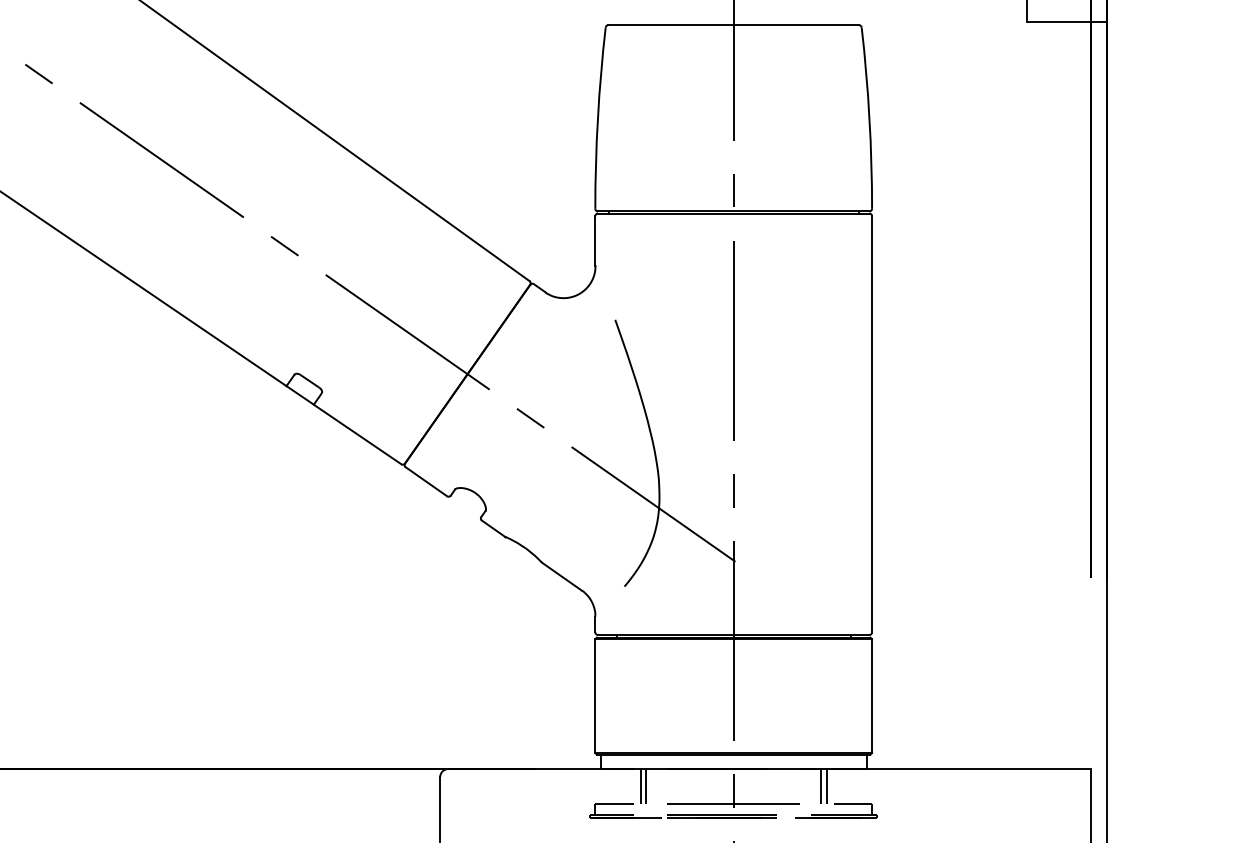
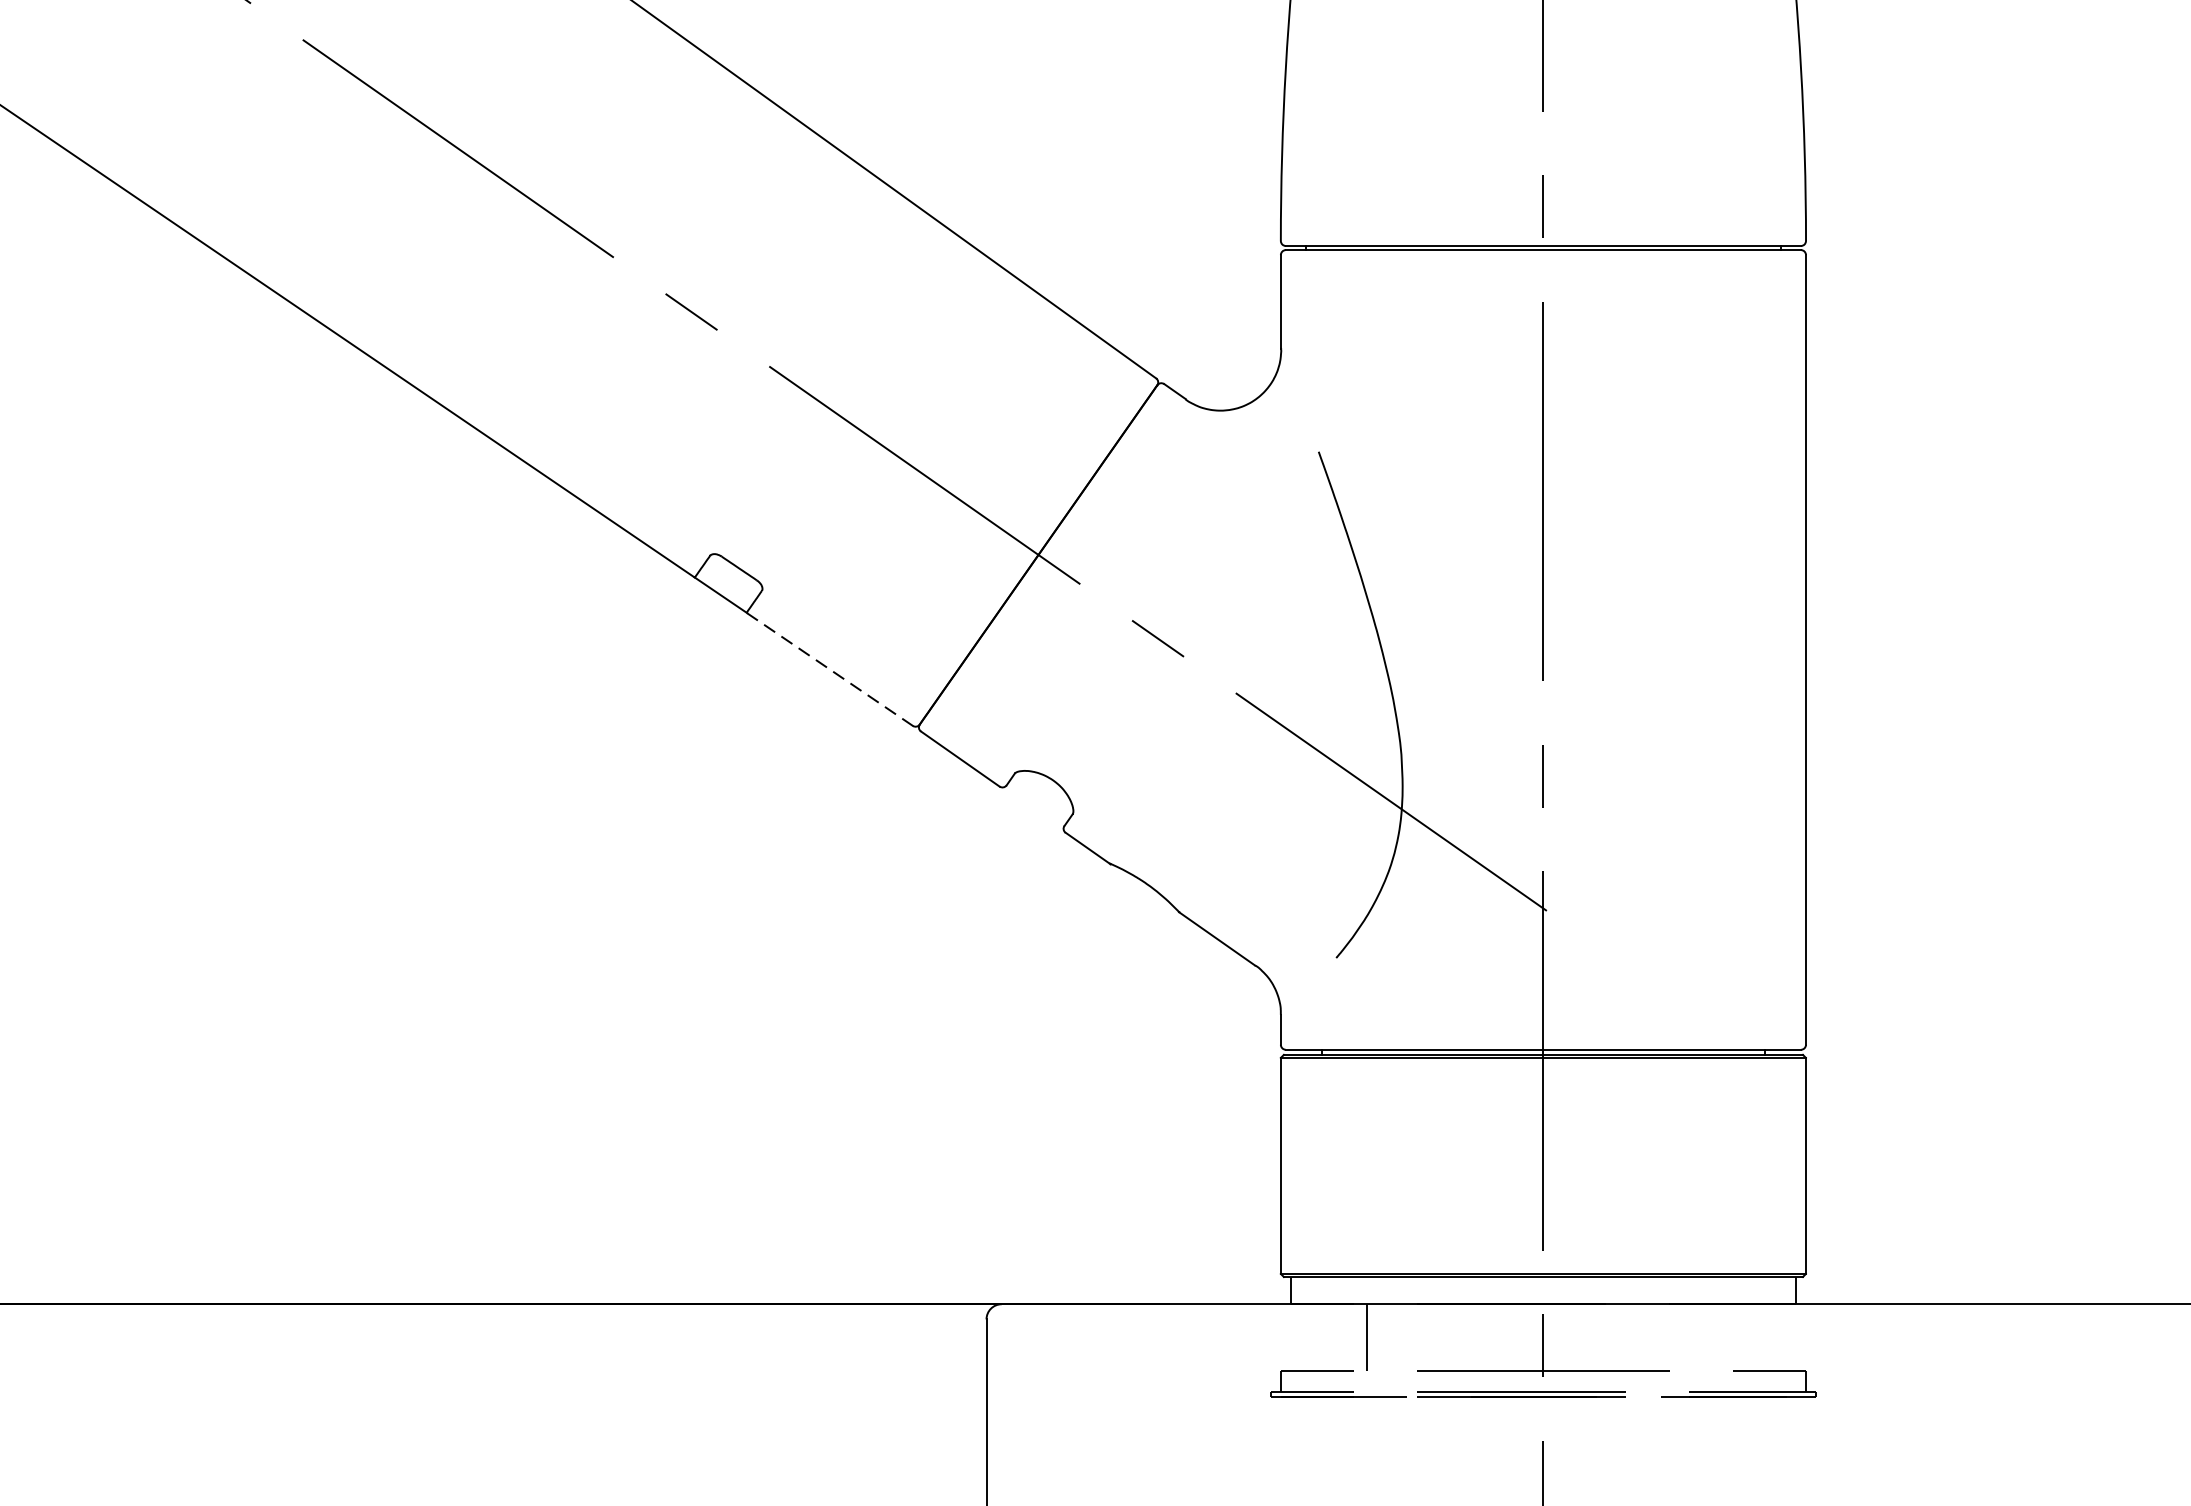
line: (357, 434) -> (829, 669), solid -> dashed
line: (645, 786) -> (1376, 1337), removed
line: (821, 786) -> (1710, 1337), removed
line: (826, 786) -> (1719, 1337), removed

